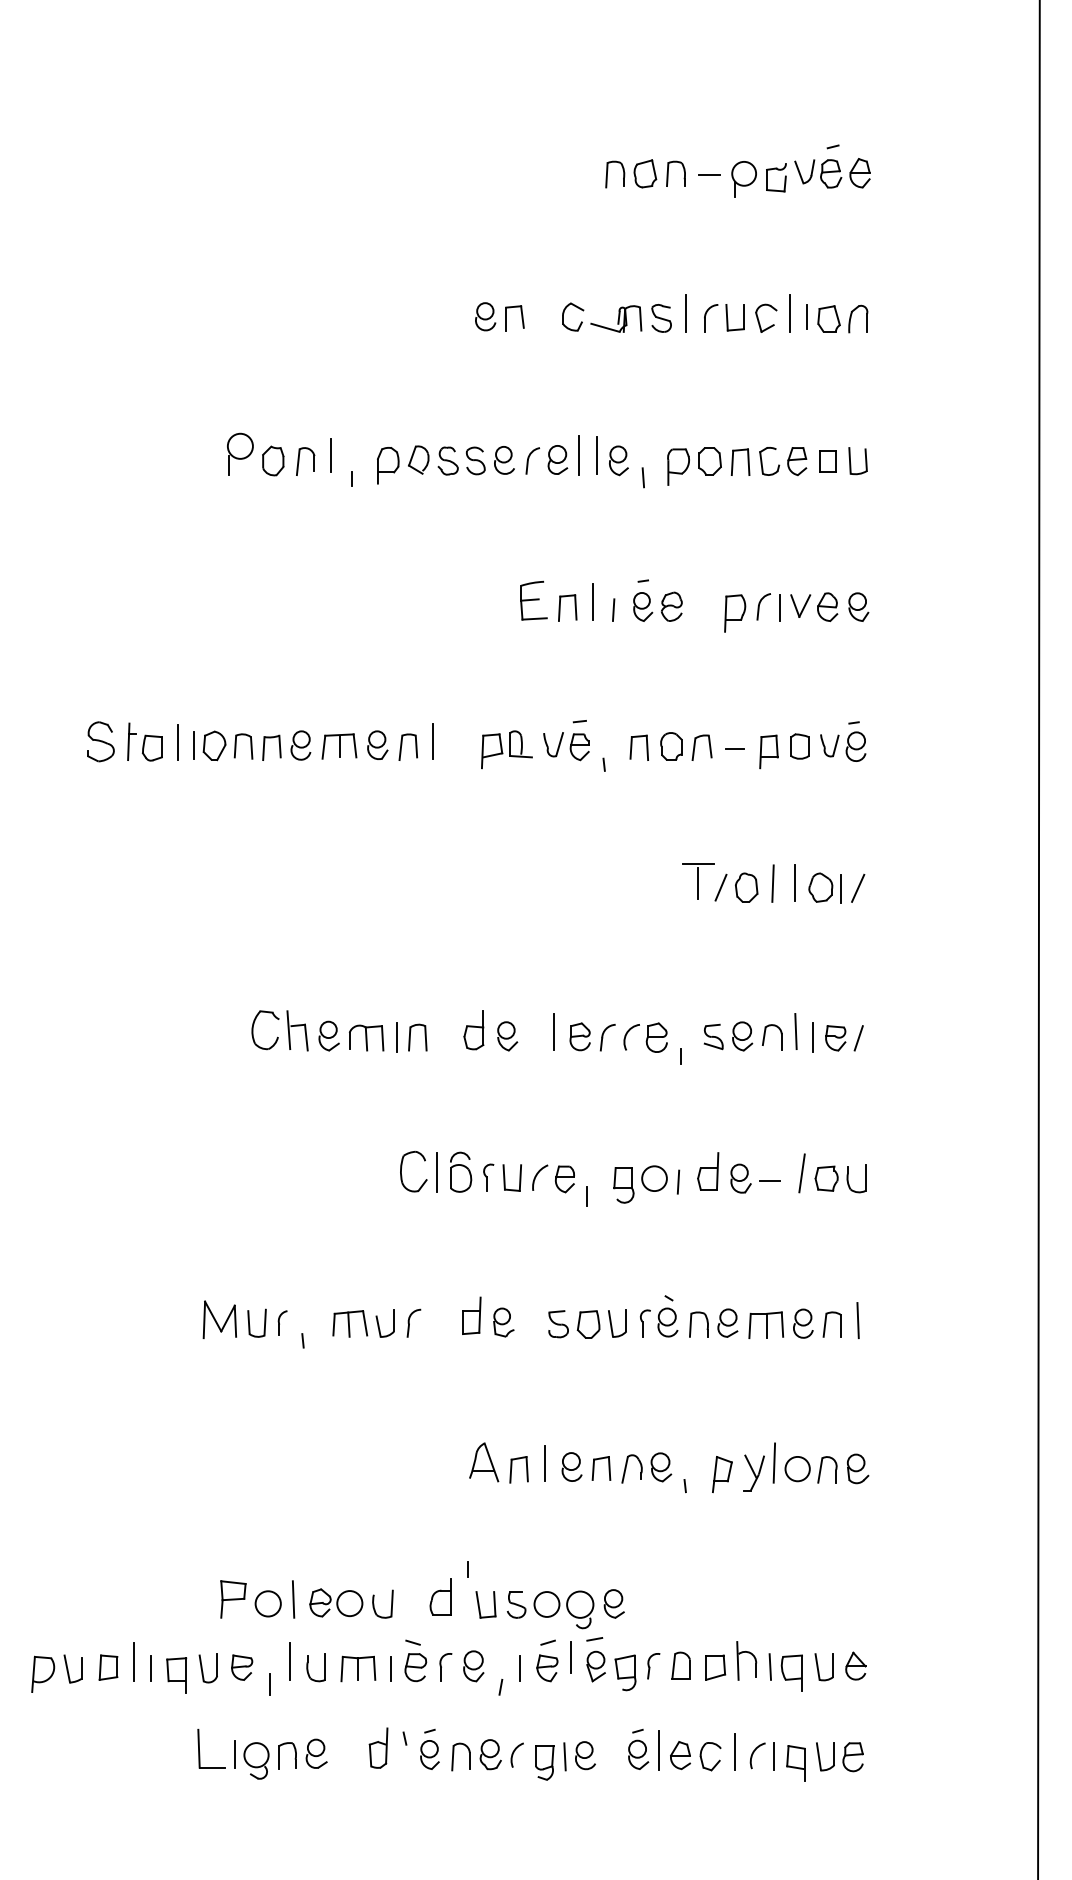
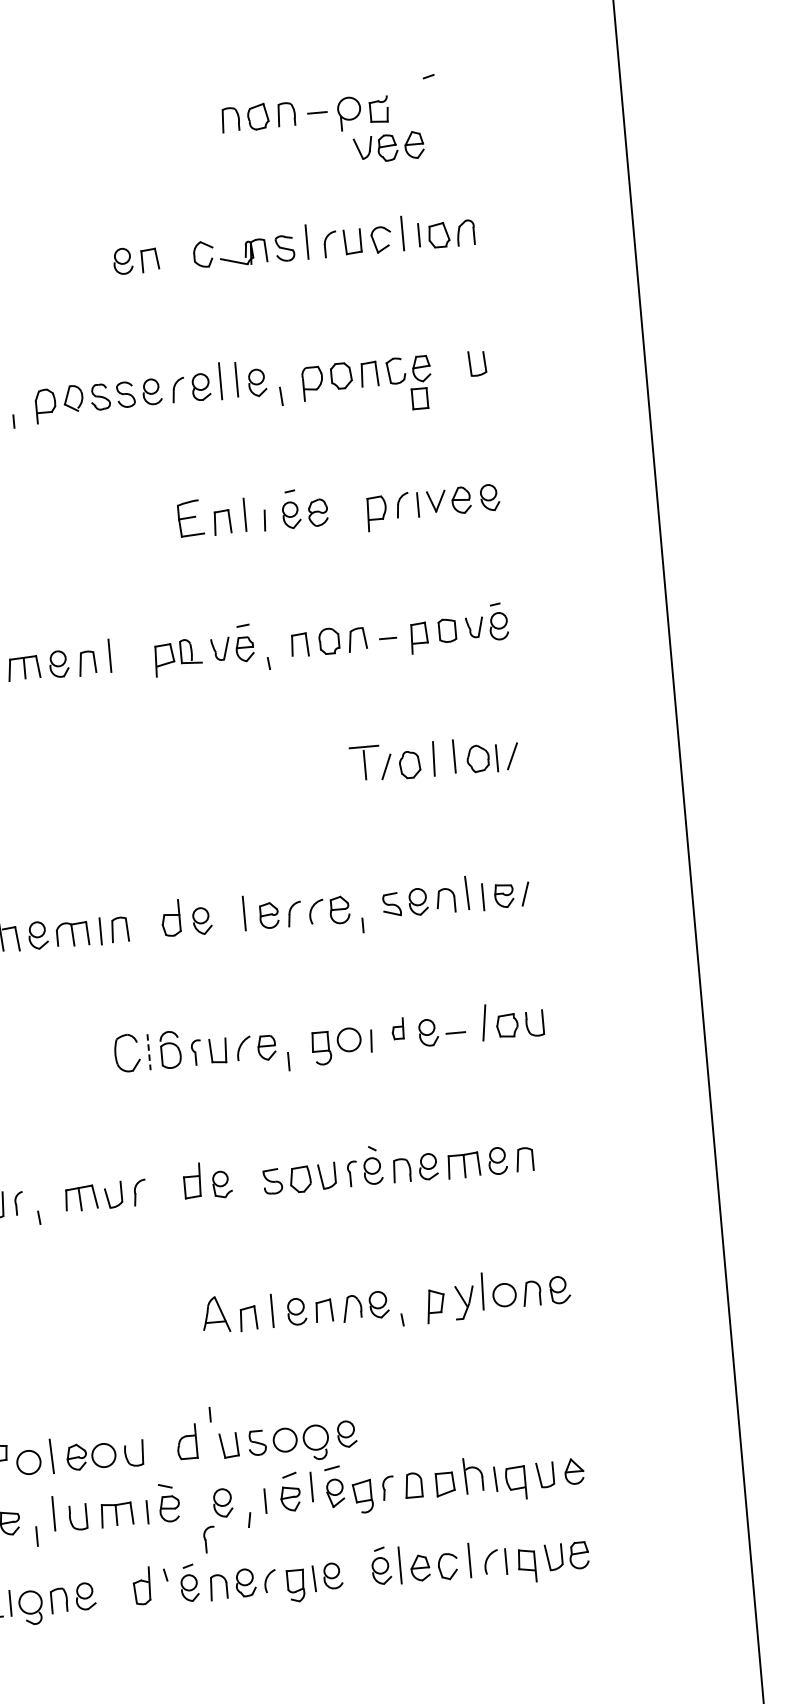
part: (832, 173) -> (389, 147), moved
part: (827, 461) -> (419, 398), moved
part: (708, 1171) -> (398, 1028), size x0.6
line: (437, 1172) -> (149, 1052), solid -> dashed
line: (857, 1320) -> (547, 1153), removed
part: (445, 1667) -> (209, 1539), moved

